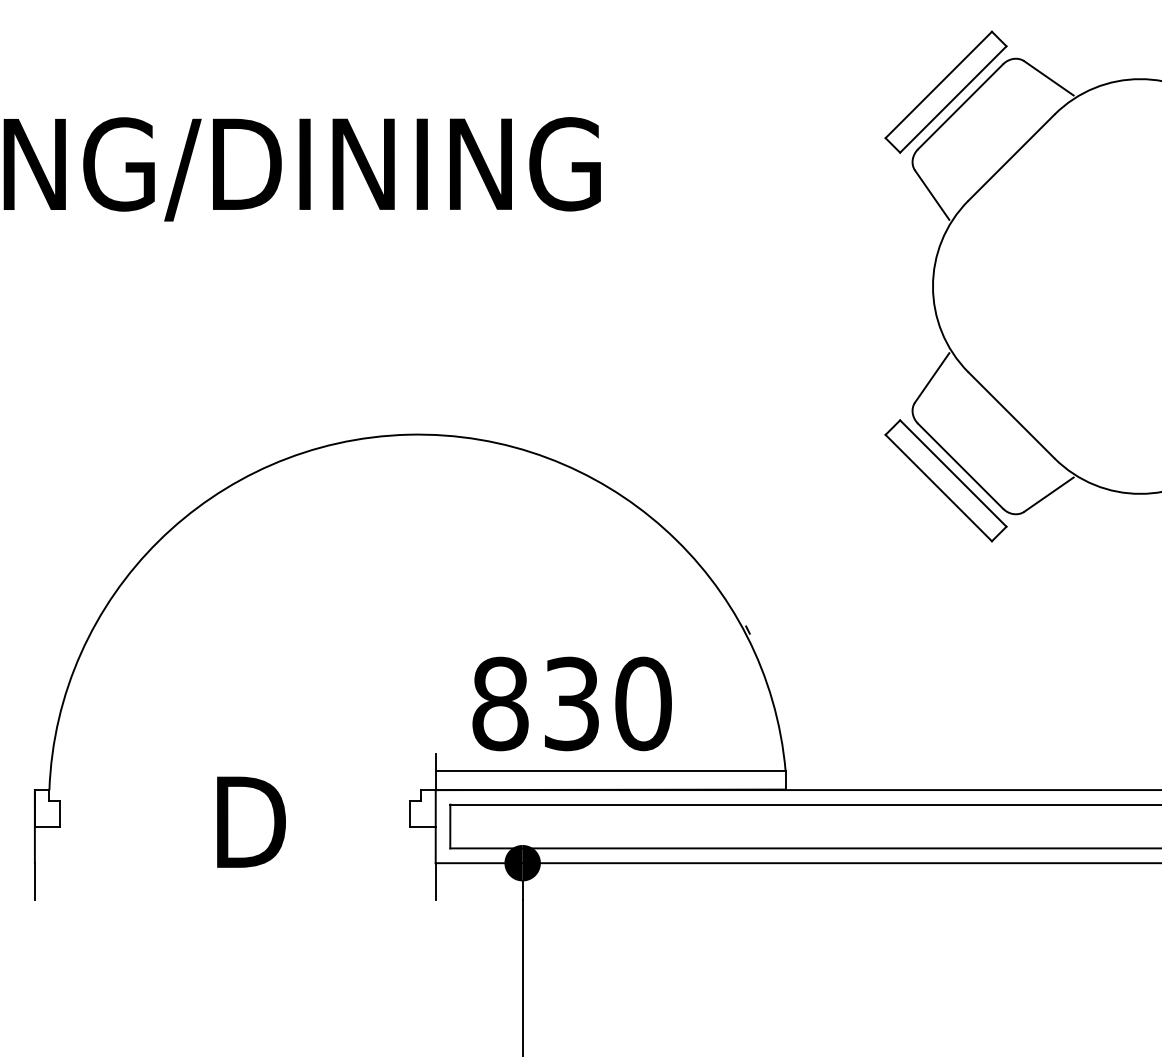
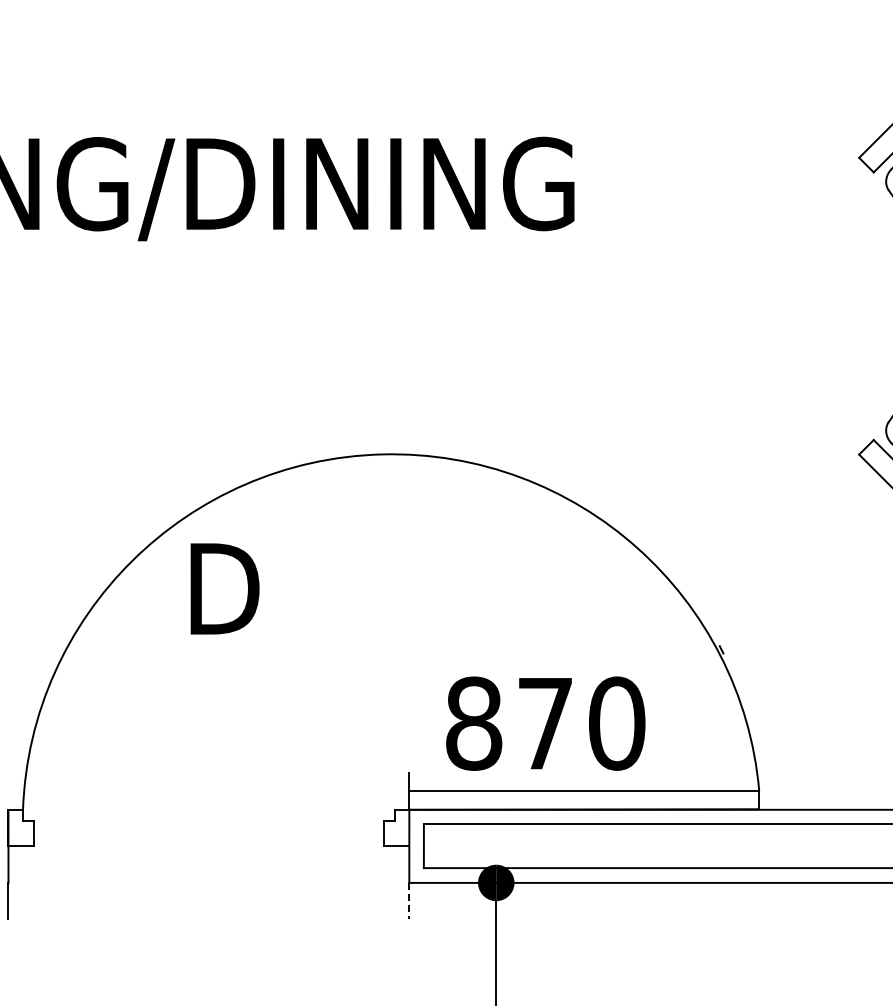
text: (571, 703) -> (545, 723), 830 -> 870
text: (251, 821) -> (225, 588), moved
line: (435, 881) -> (409, 901), solid -> dashed

